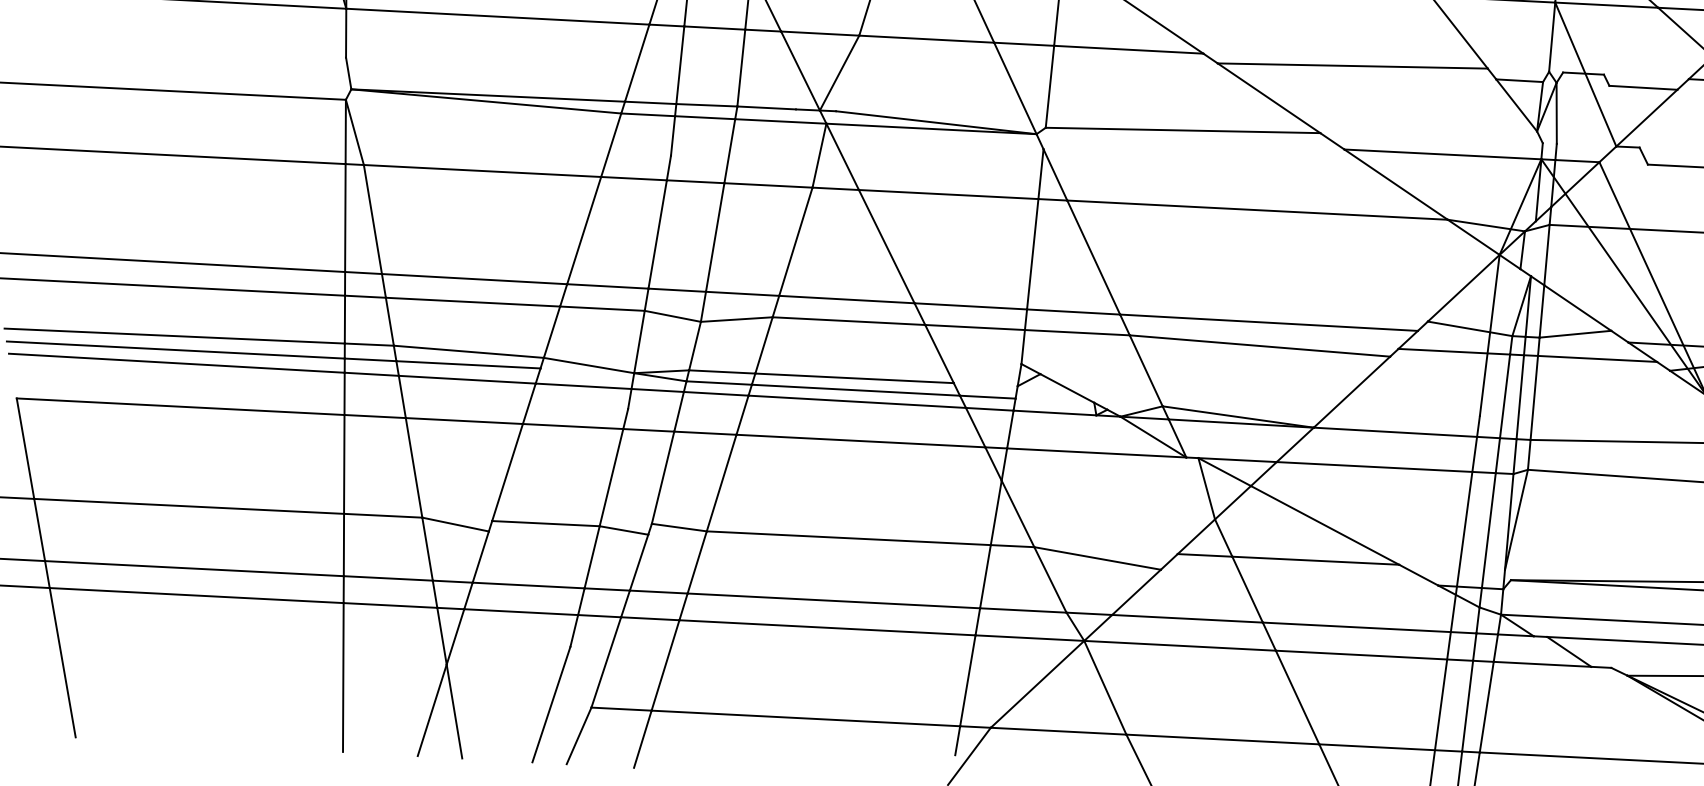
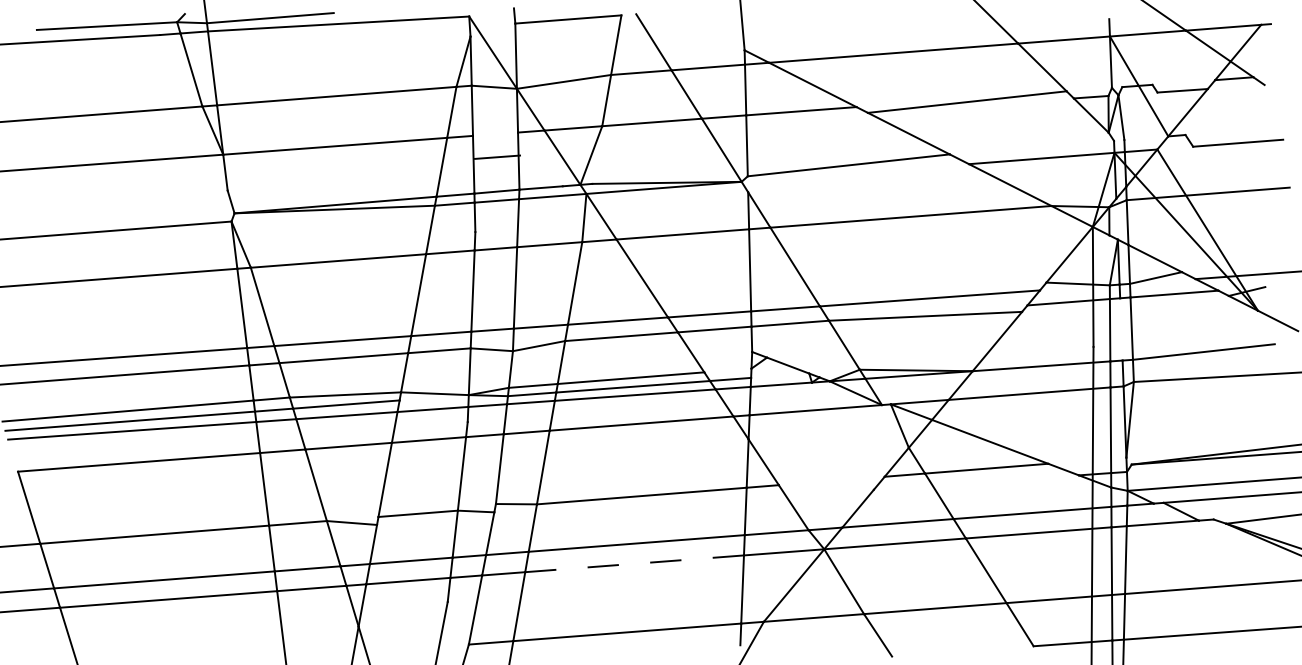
line: (714, 27) -> (497, 156), moved
line: (1520, 397) -> (1121, 329), removed
line: (1096, 558) -> (825, 487), removed
line: (827, 627) -> (634, 563), solid -> dashed

